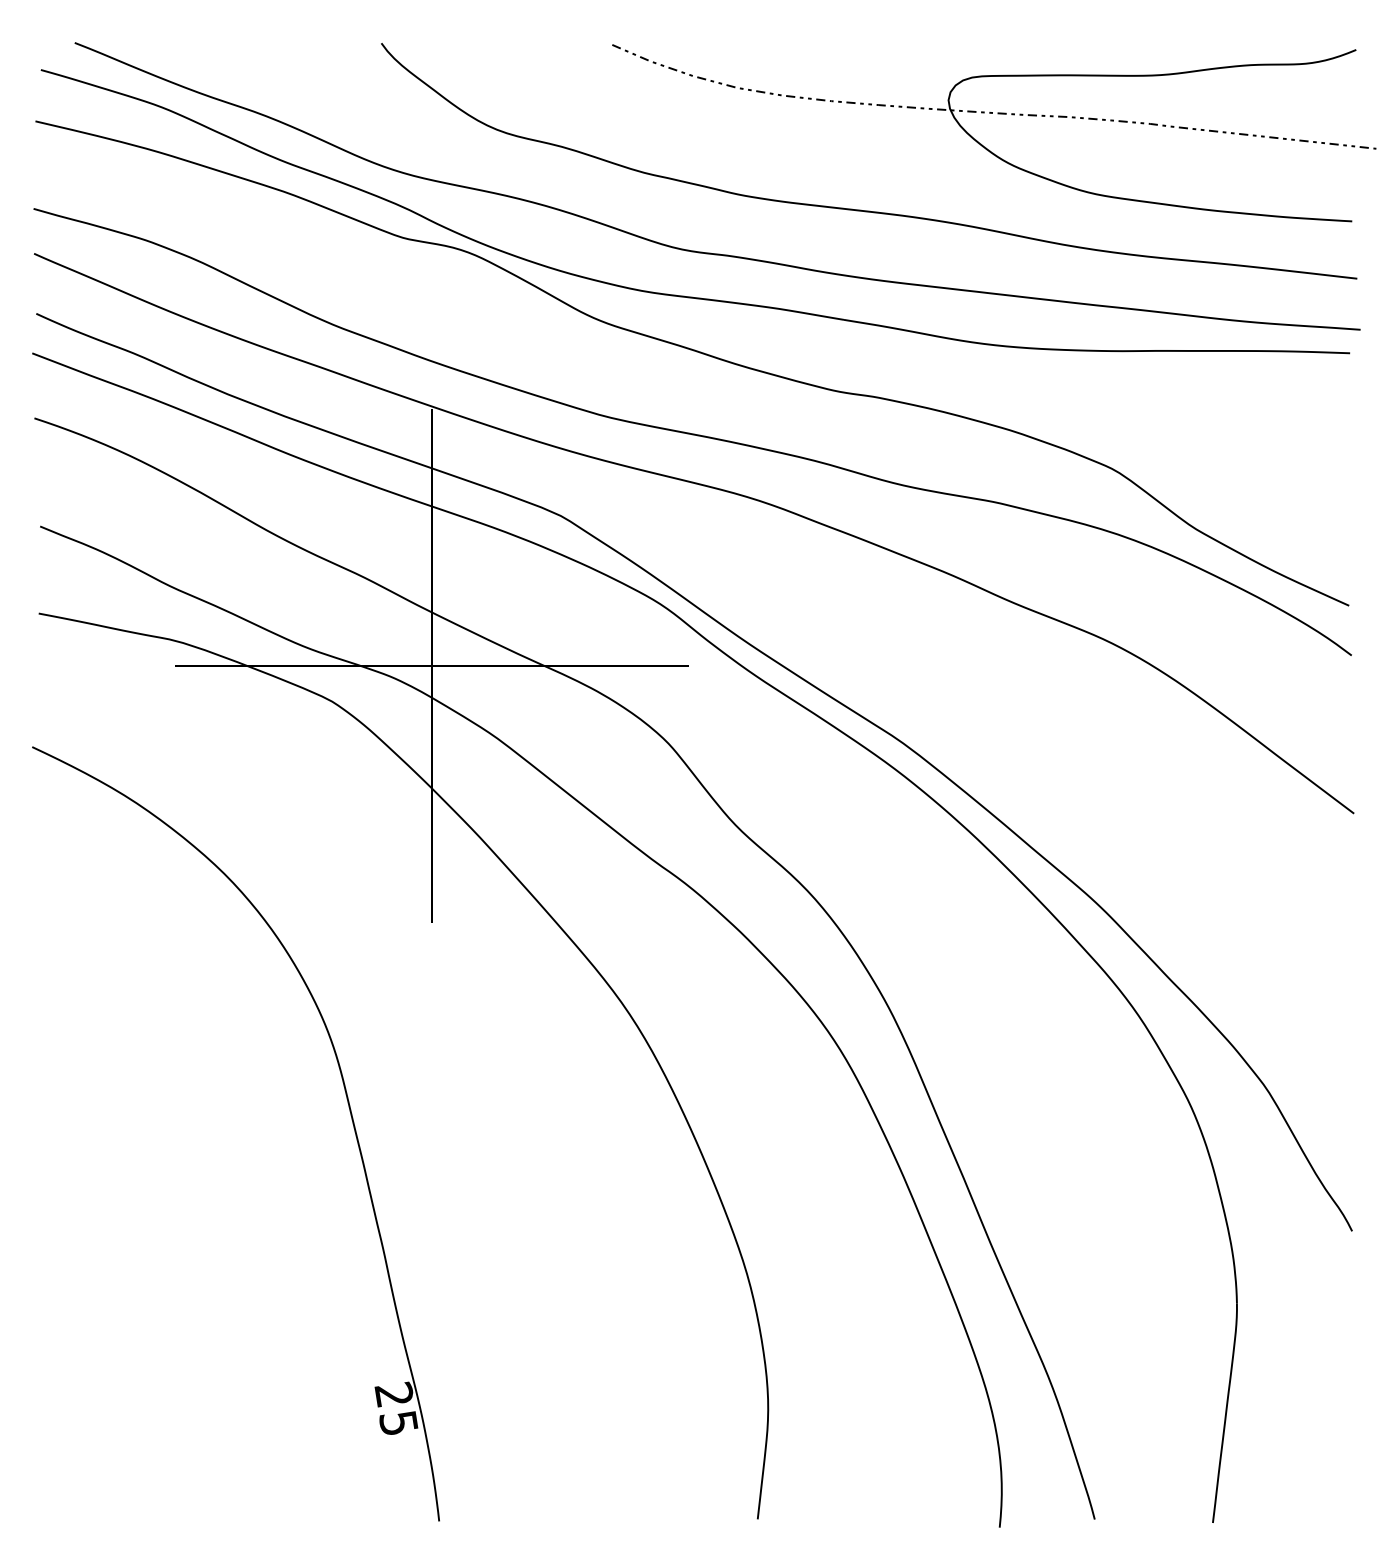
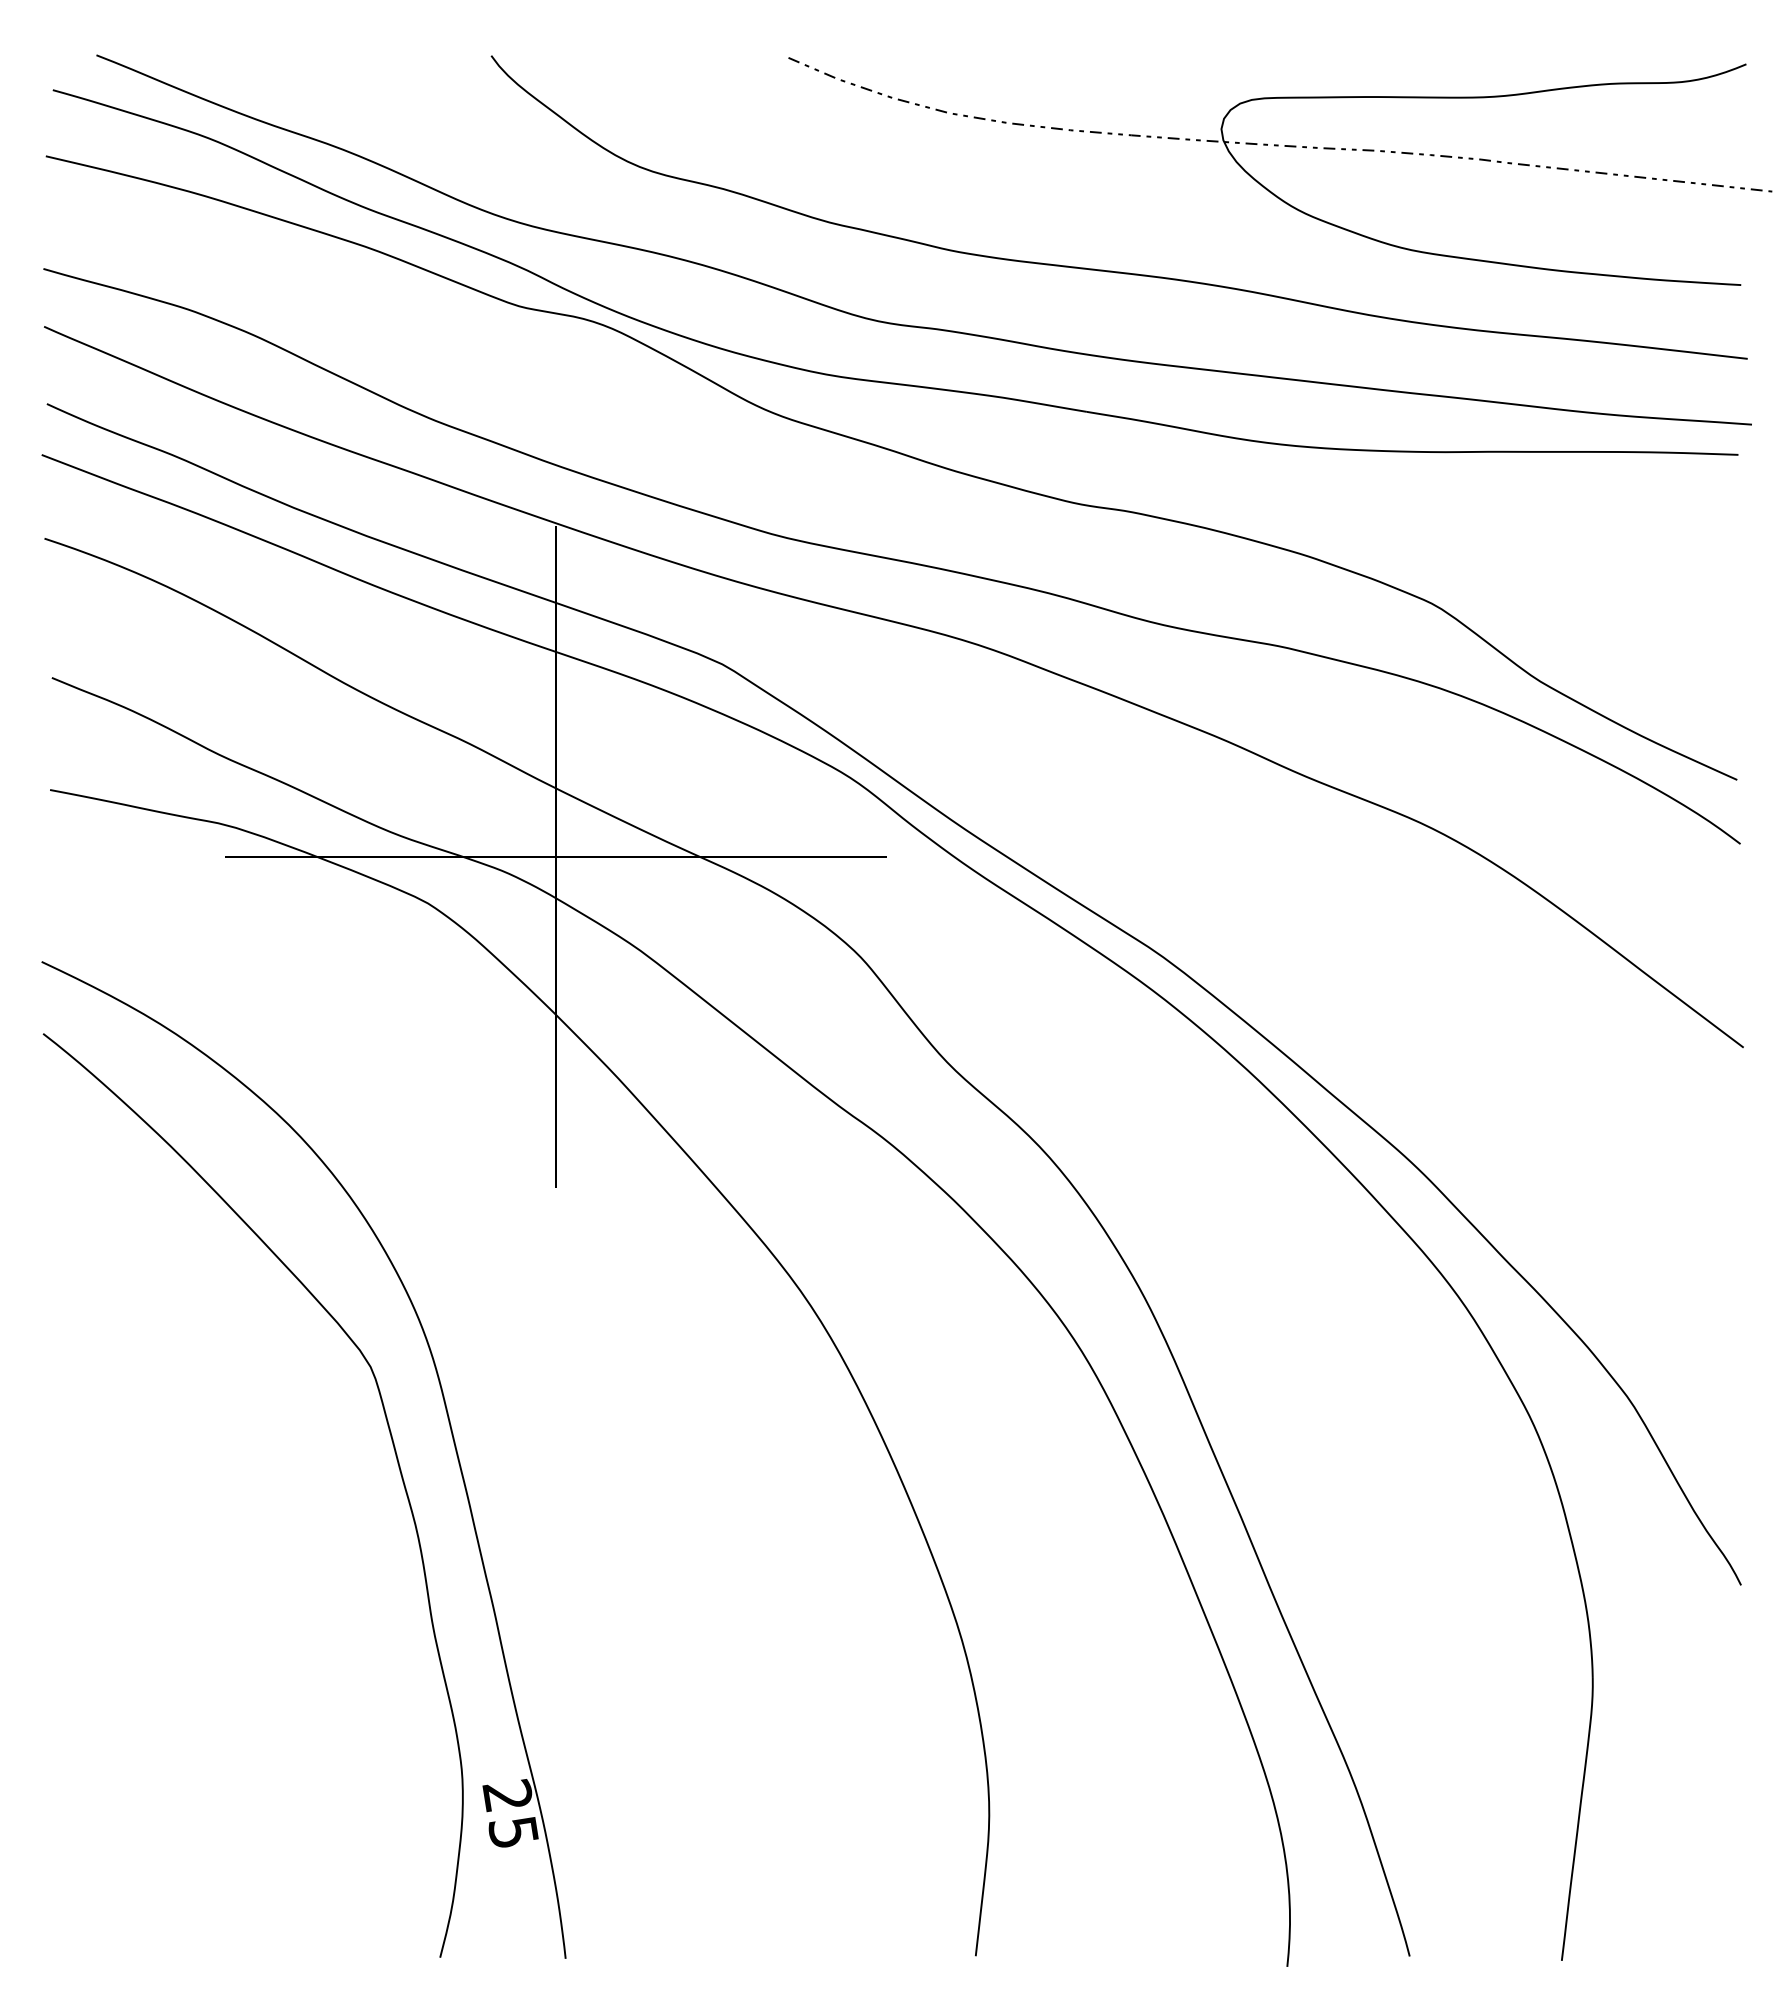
curve: (307, 1134) -> (396, 1460), added

